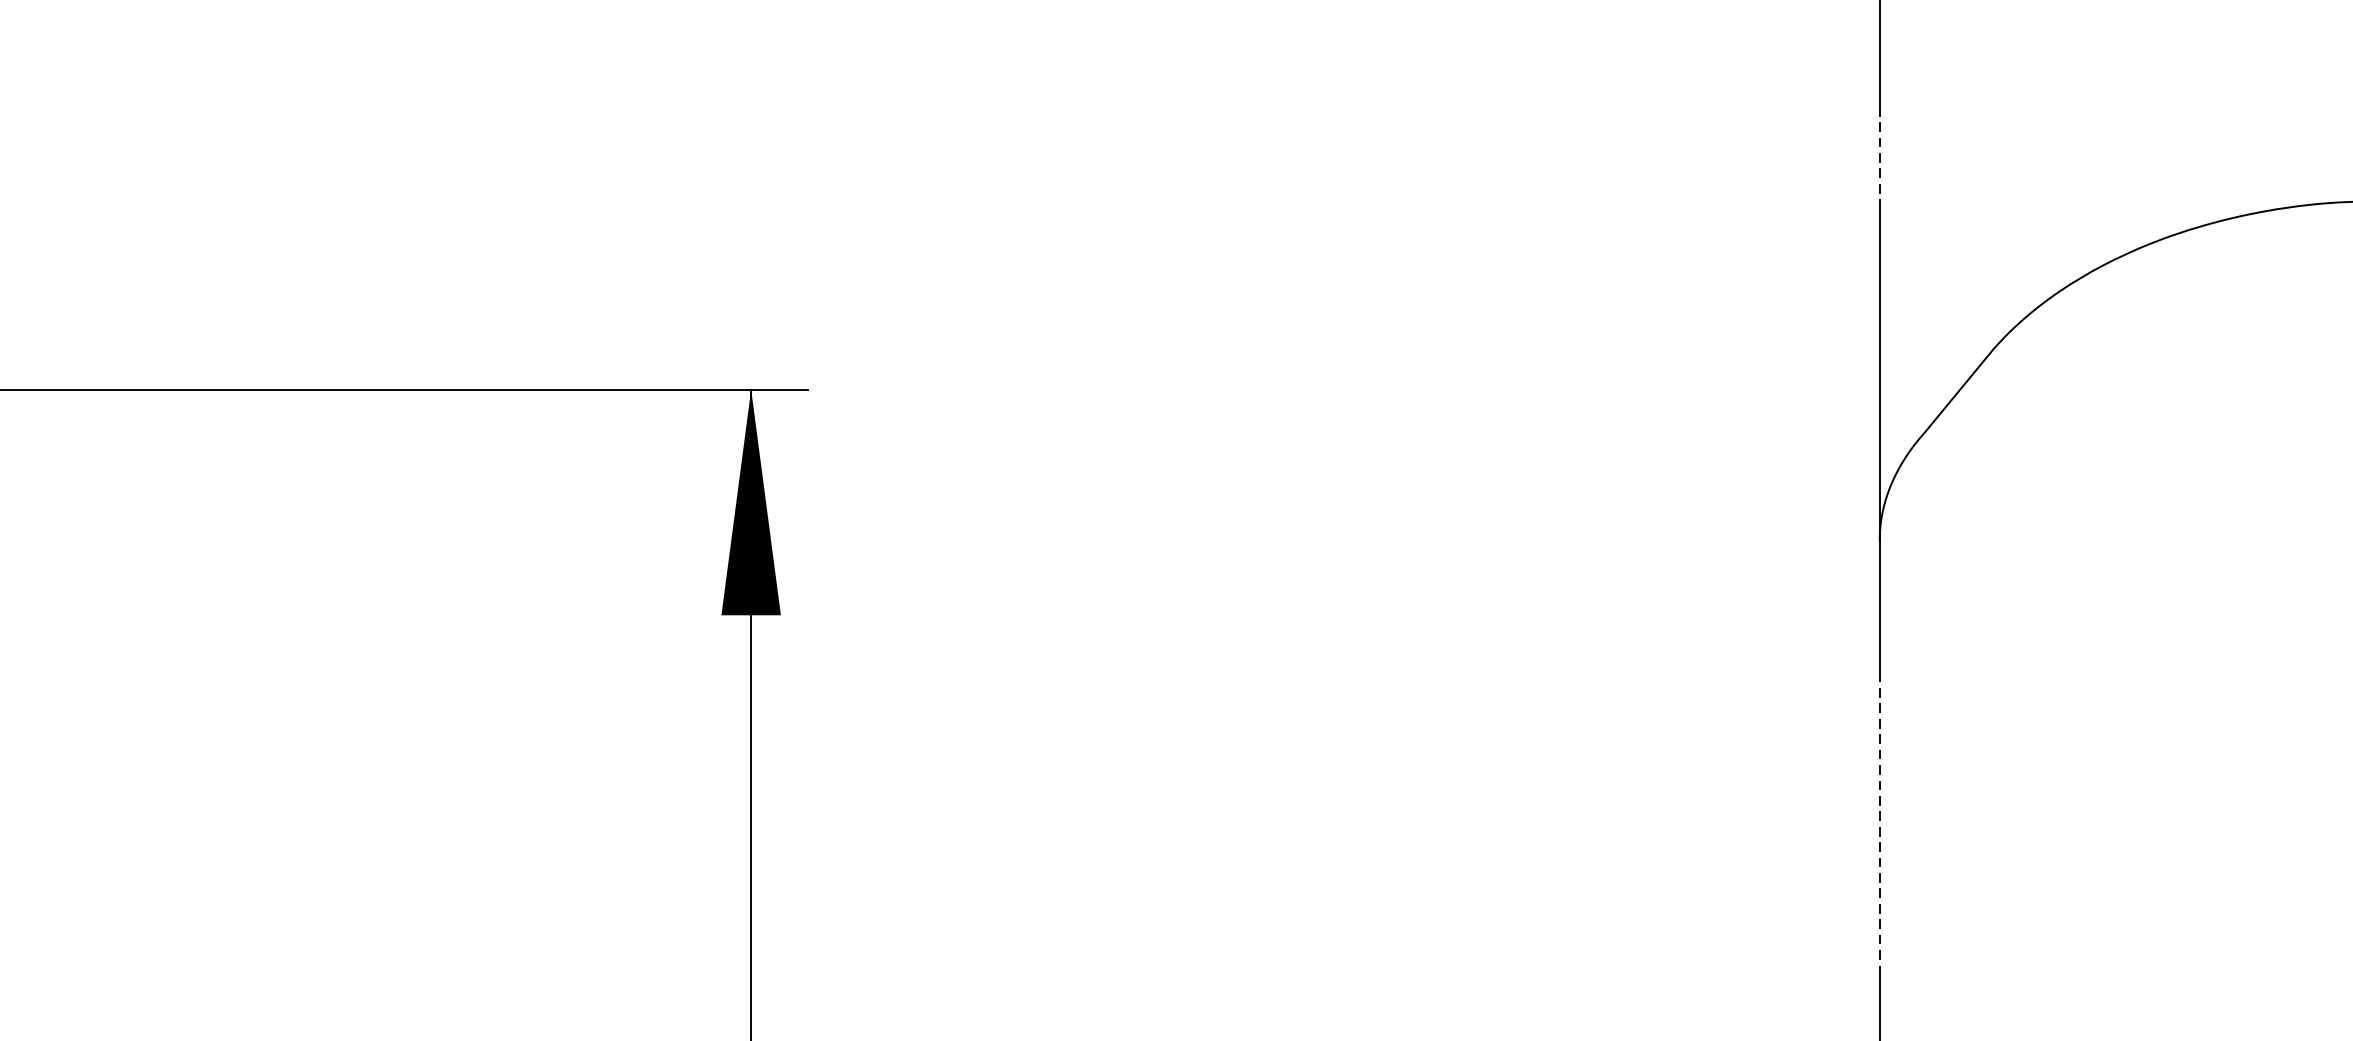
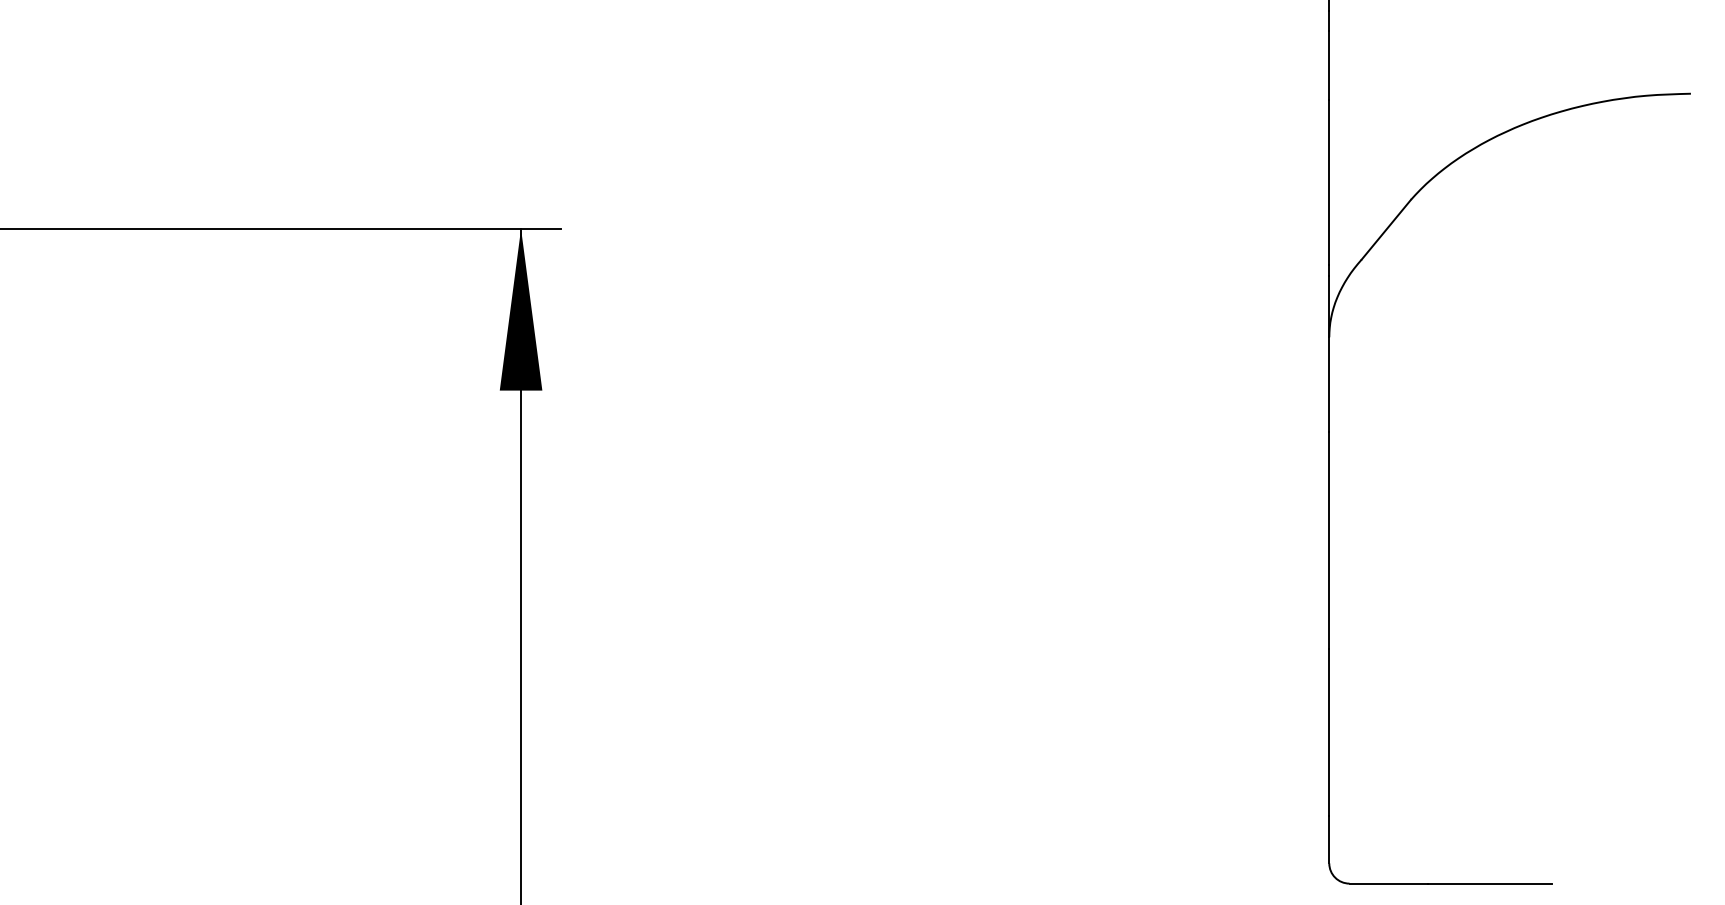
line: (1879, 159) -> (1329, 64), dashed -> solid
line: (1879, 824) -> (1329, 540), dashed -> solid

